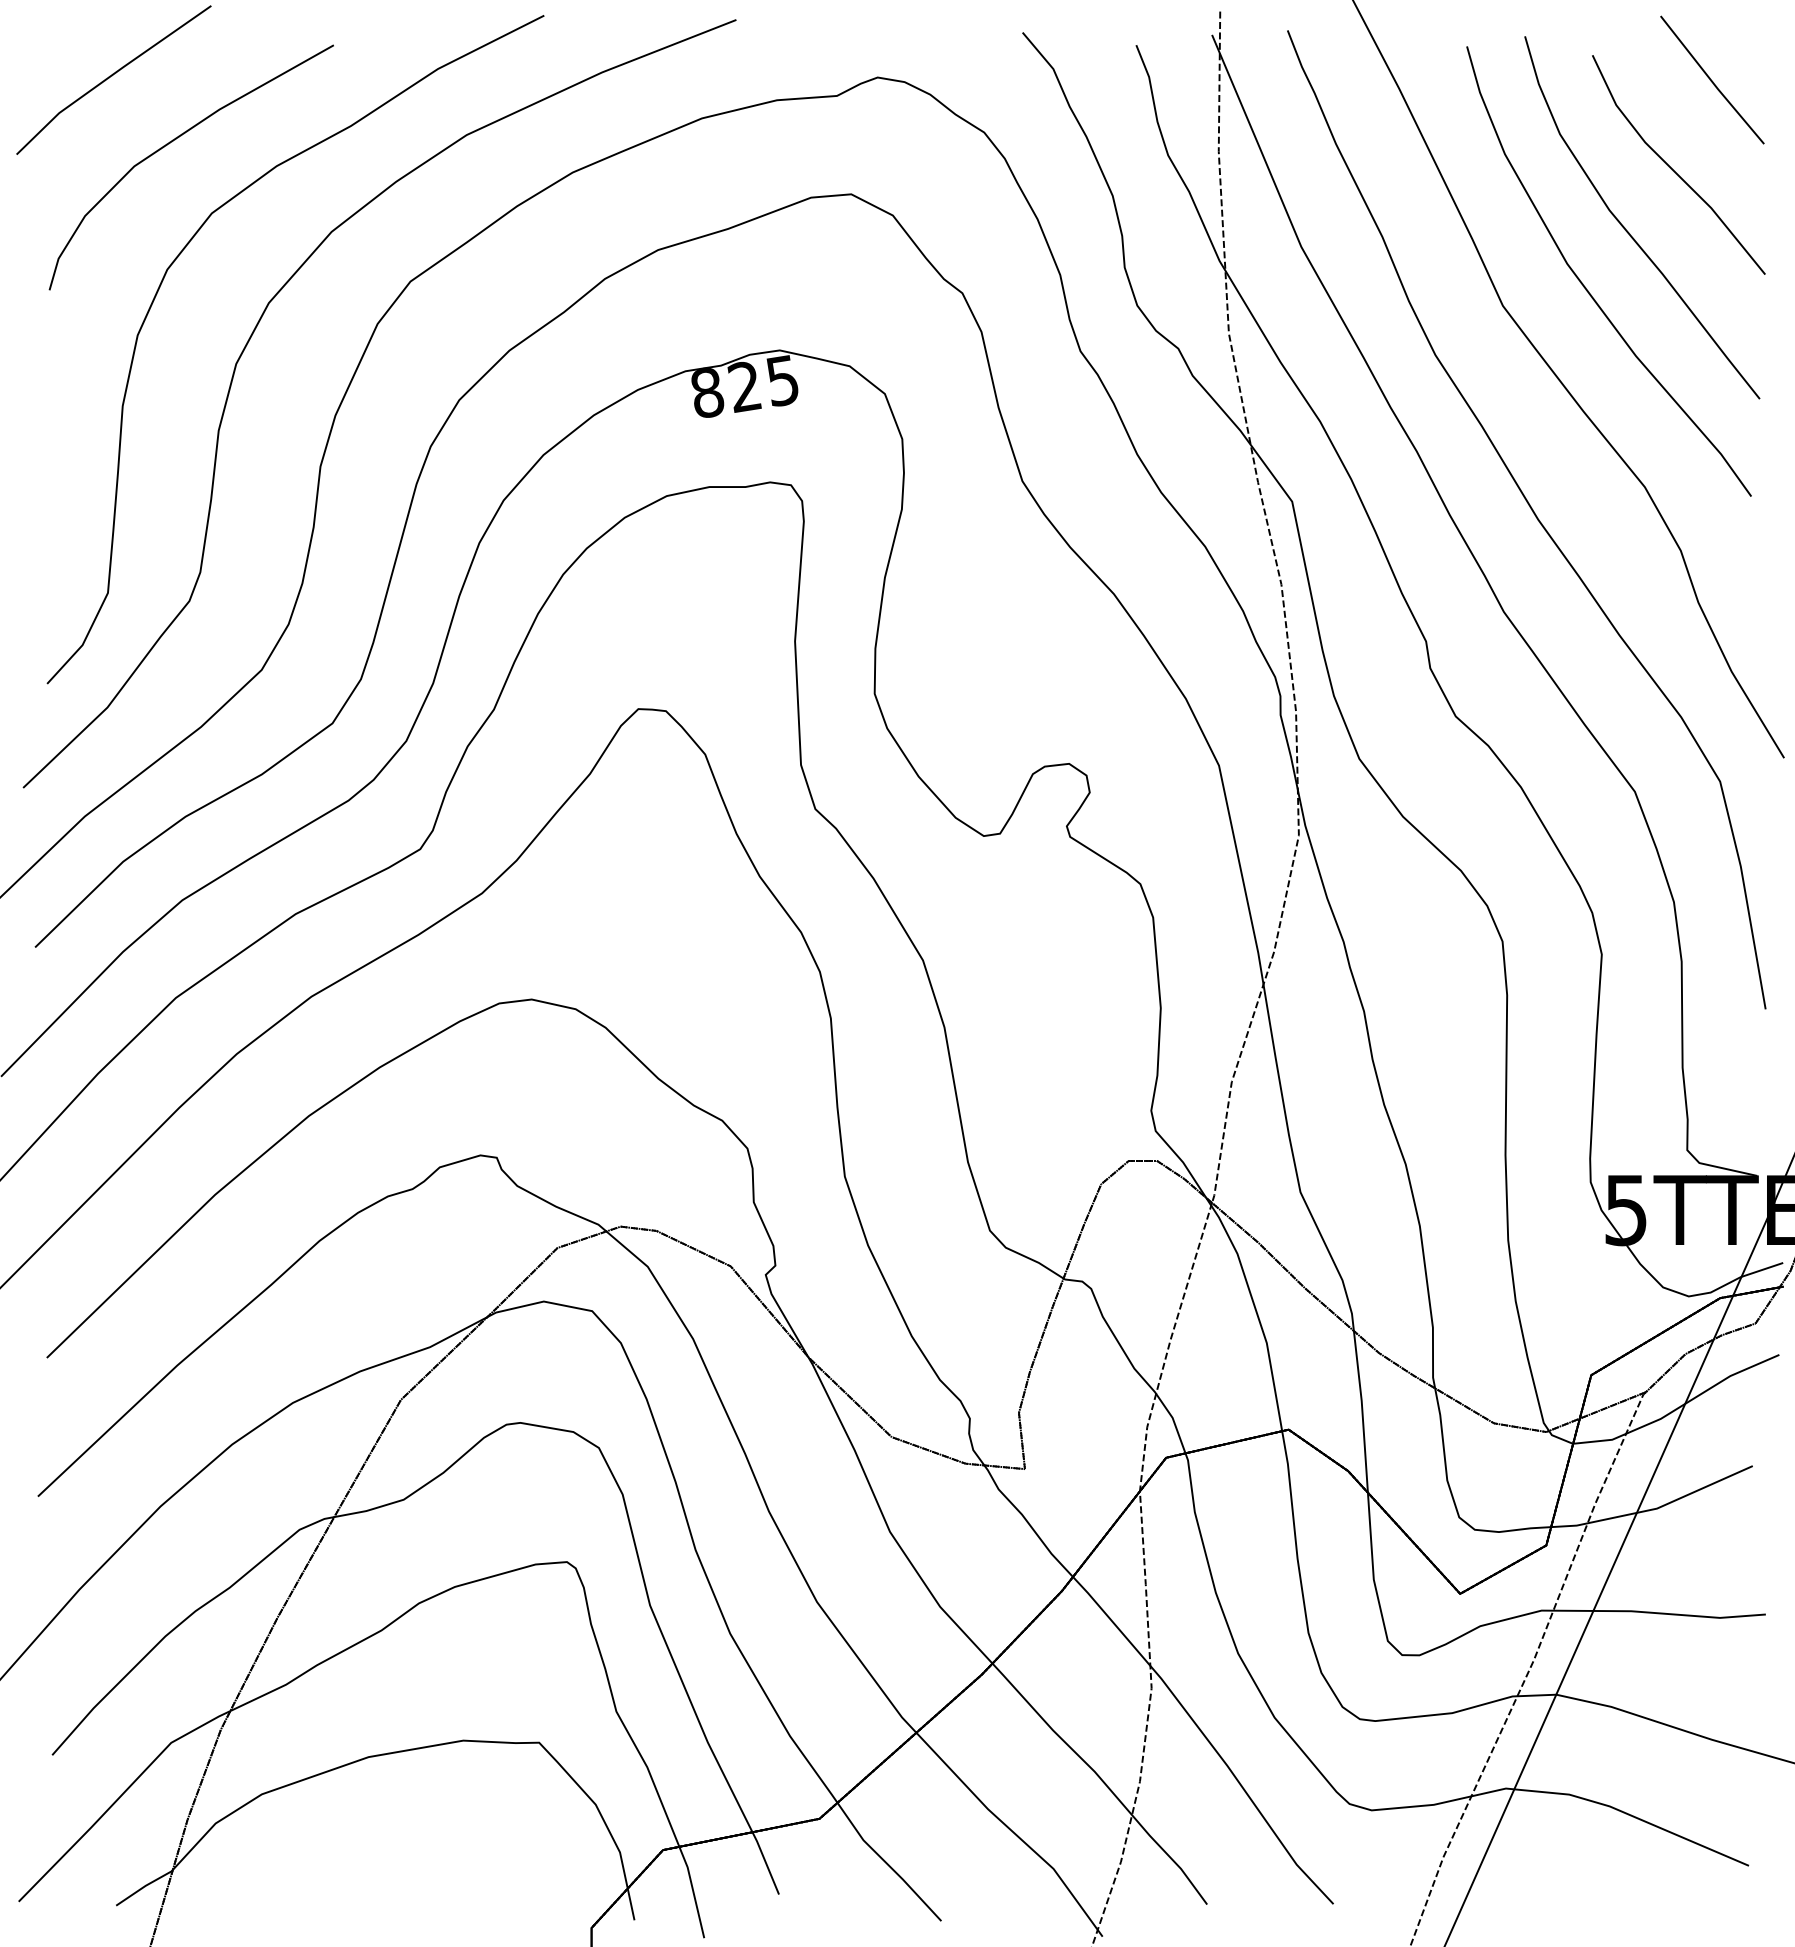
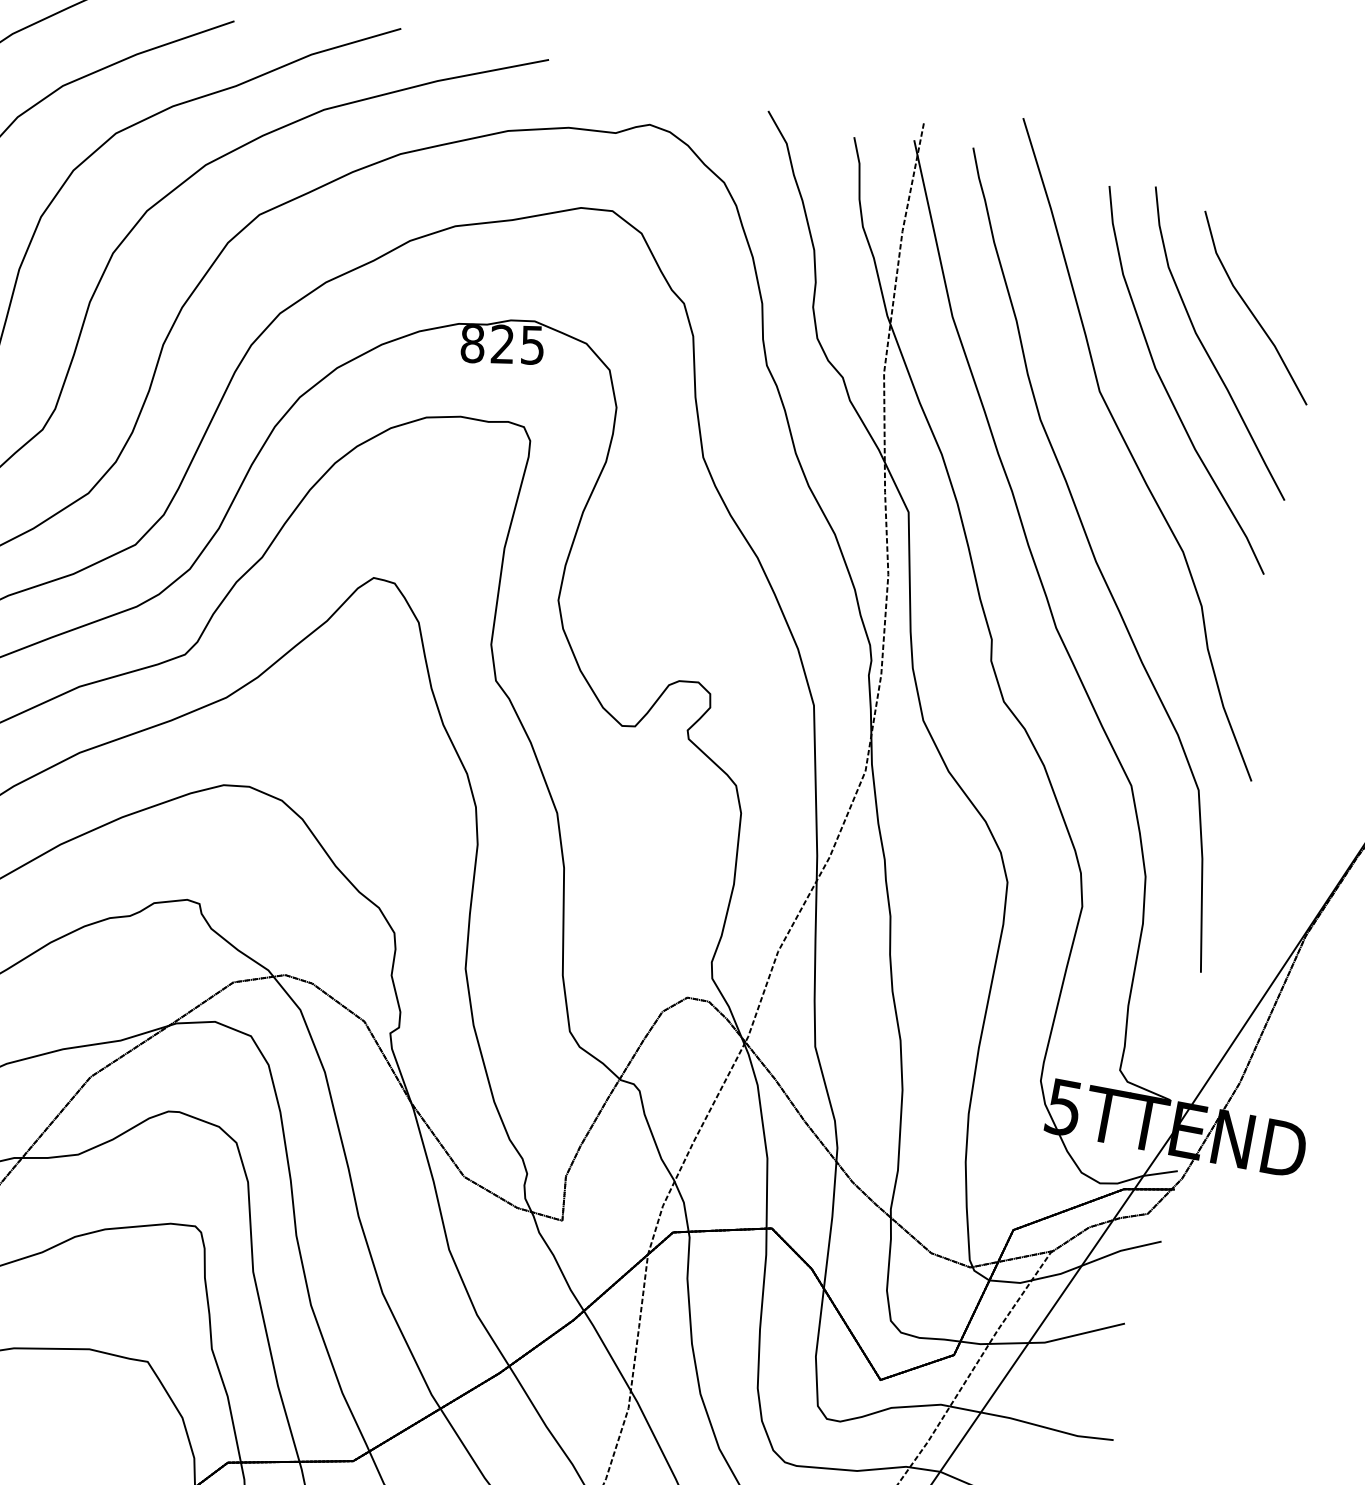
line: (1711, 79) -> (1293, 246), removed

